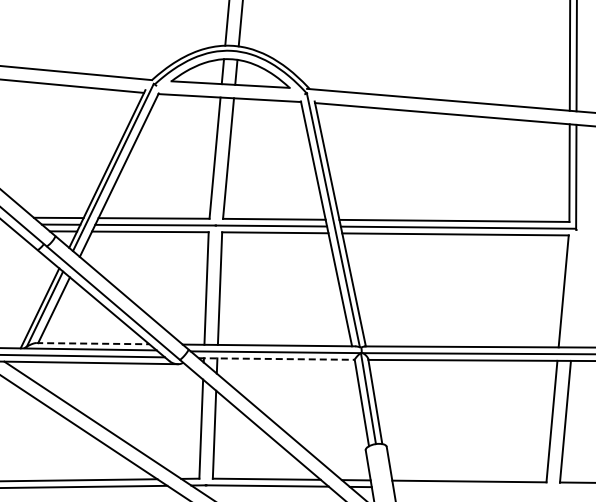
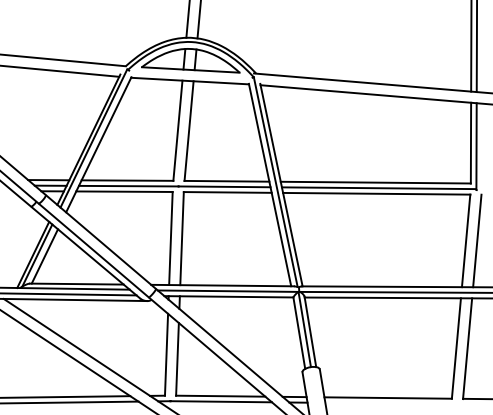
line: (577, 291) -> (477, 240), added
line: (92, 343) -> (76, 283), dashed -> solid
line: (276, 359) -> (228, 297), dashed -> solid

